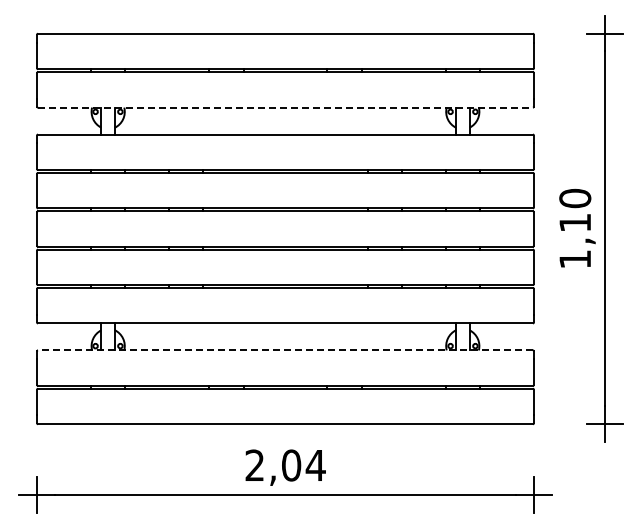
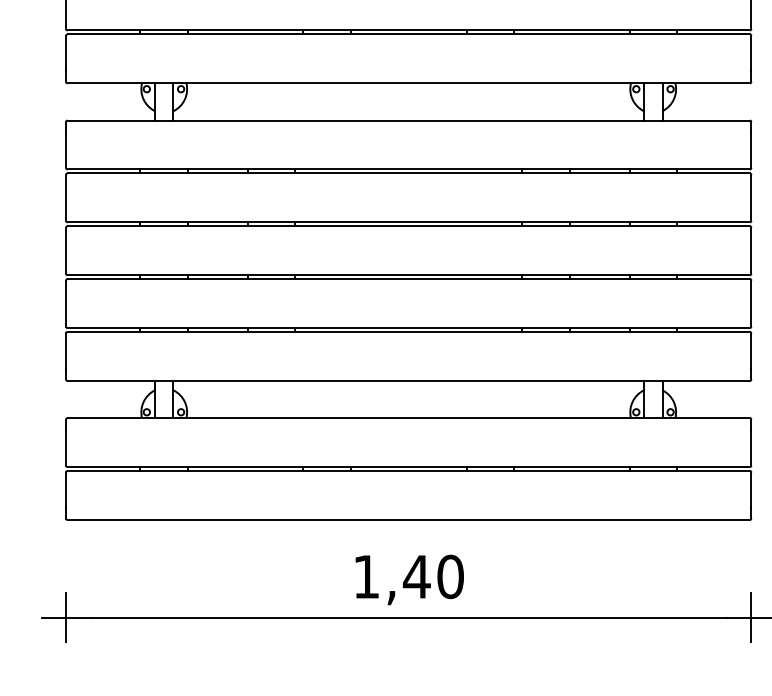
line: (286, 107) -> (410, 83), dashed -> solid
line: (285, 350) -> (408, 418), dashed -> solid
text: (285, 465) -> (408, 576), 2,04 -> 1,40

